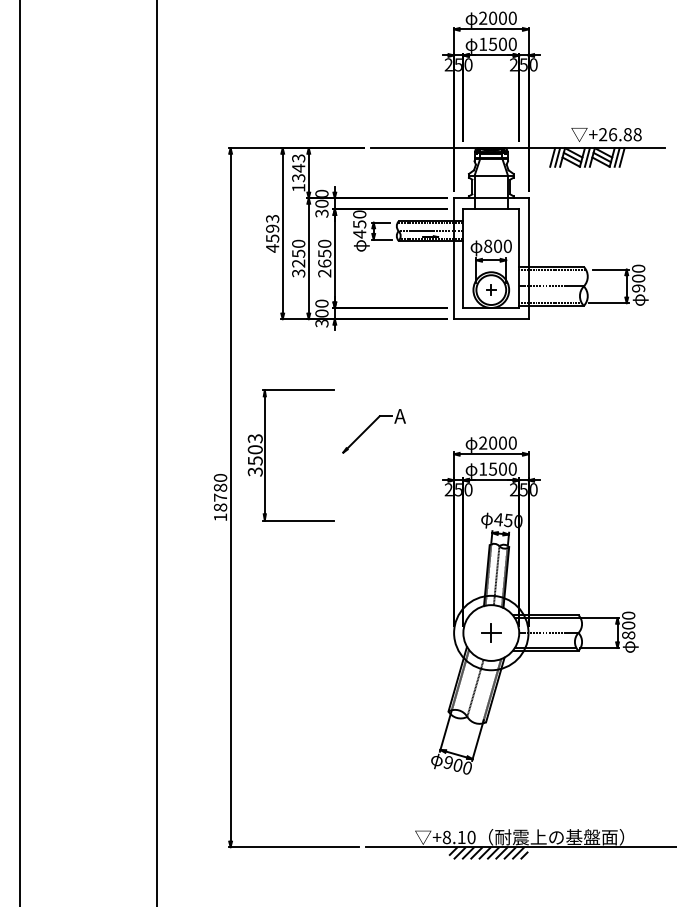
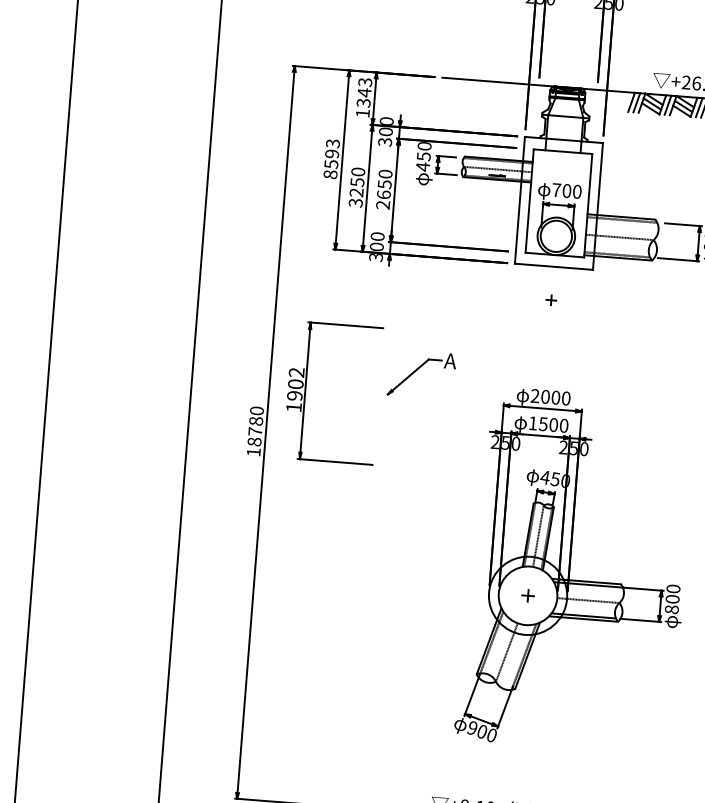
text: (488, 246) -> (557, 190), 800 -> 700
text: (272, 248) -> (330, 174), 4593 -> 8593
part: (491, 289) -> (551, 299), moved
text: (254, 455) -> (294, 390), 3503 -> 1902
part: (491, 632) -> (528, 595), size x0.6

